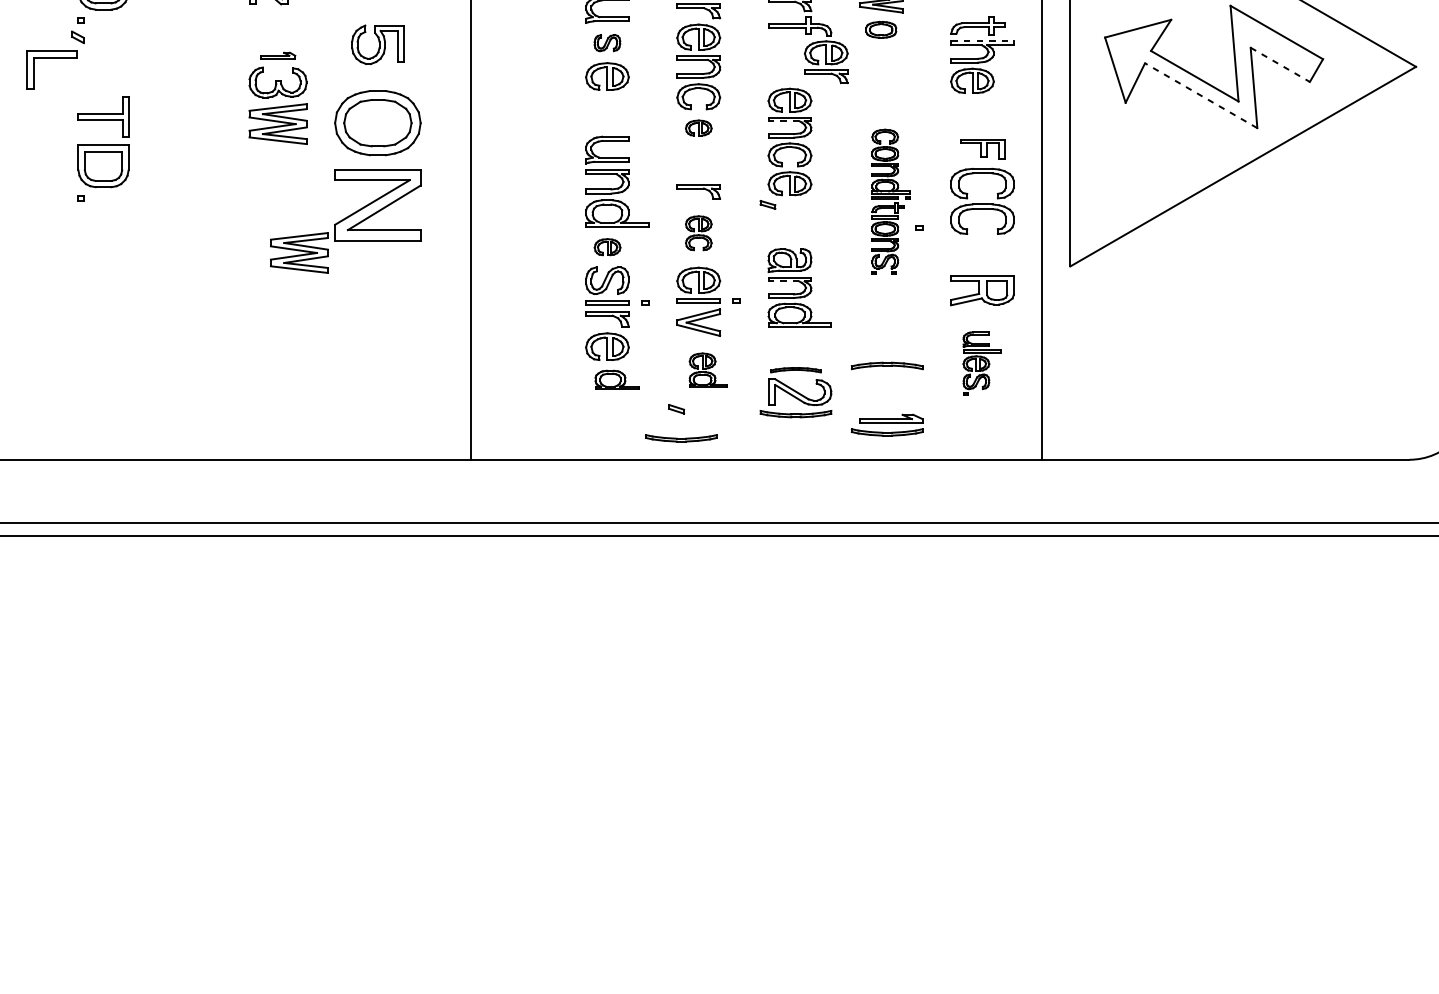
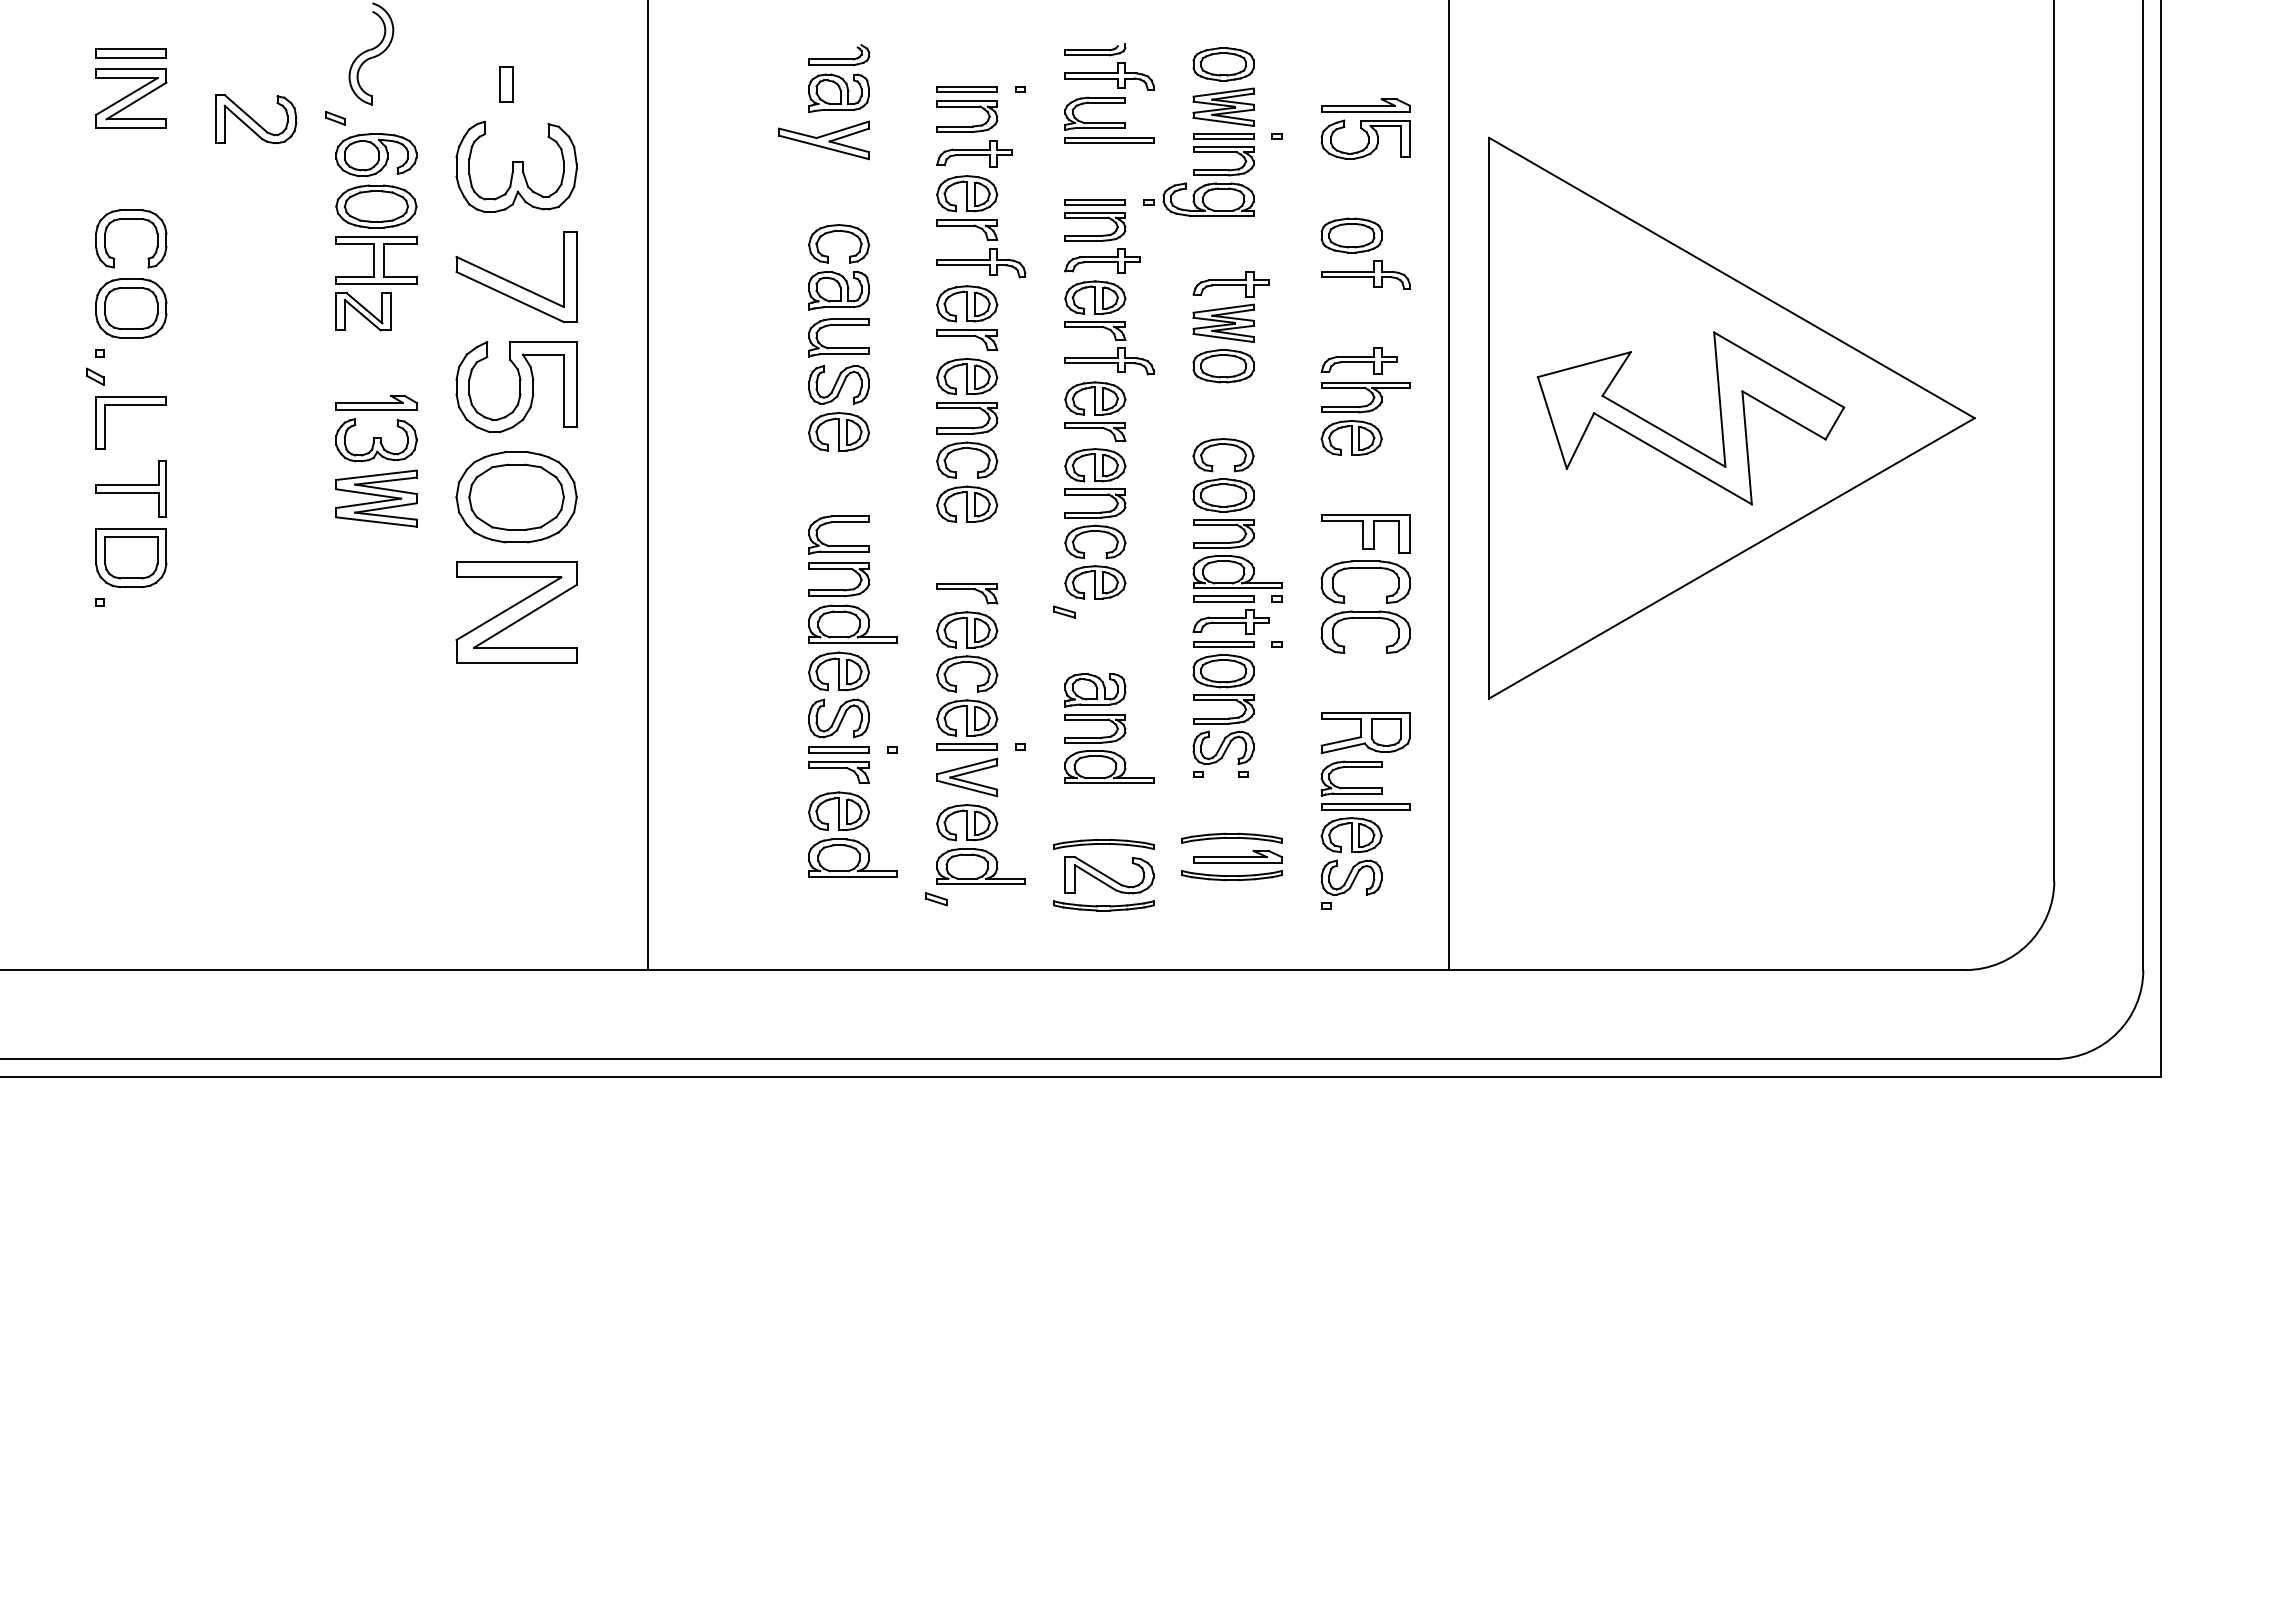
part: (881, 30) -> (1223, 366), size x1.43
line: (983, 41) -> (1366, 382), dashed -> solid
part: (607, 42) -> (838, 384), size x1.67
part: (377, 44) -> (516, 387), size x1.67
part: (278, 55) -> (376, 402), size x1.67
part: (51, 57) -> (130, 405), moved
part: (826, 62) -> (1095, 411), moved
line: (1280, 64) -> (1784, 415), dashed -> solid
line: (1200, 95) -> (1672, 458), dashed -> solid
line: (783, 121) -> (1086, 494), dashed -> solid
part: (698, 127) -> (967, 503), size x1.67
part: (982, 148) -> (1365, 533), size x1.43
part: (891, 201) -> (1237, 607), size x1.67
part: (698, 232) -> (967, 651), size x1.67
part: (607, 247) -> (839, 671), size x1.67
part: (299, 252) -> (406, 679), removed
line: (783, 281) -> (1086, 719), dashed -> solid
part: (982, 363) -> (1365, 834), size x1.67
part: (795, 369) -> (1103, 843), size x1.43
part: (708, 370) -> (980, 844), size x1.67
part: (617, 379) -> (852, 857), size x1.43
part: (886, 425) -> (1231, 865), moved
part: (681, 438) -> (942, 939), removed

